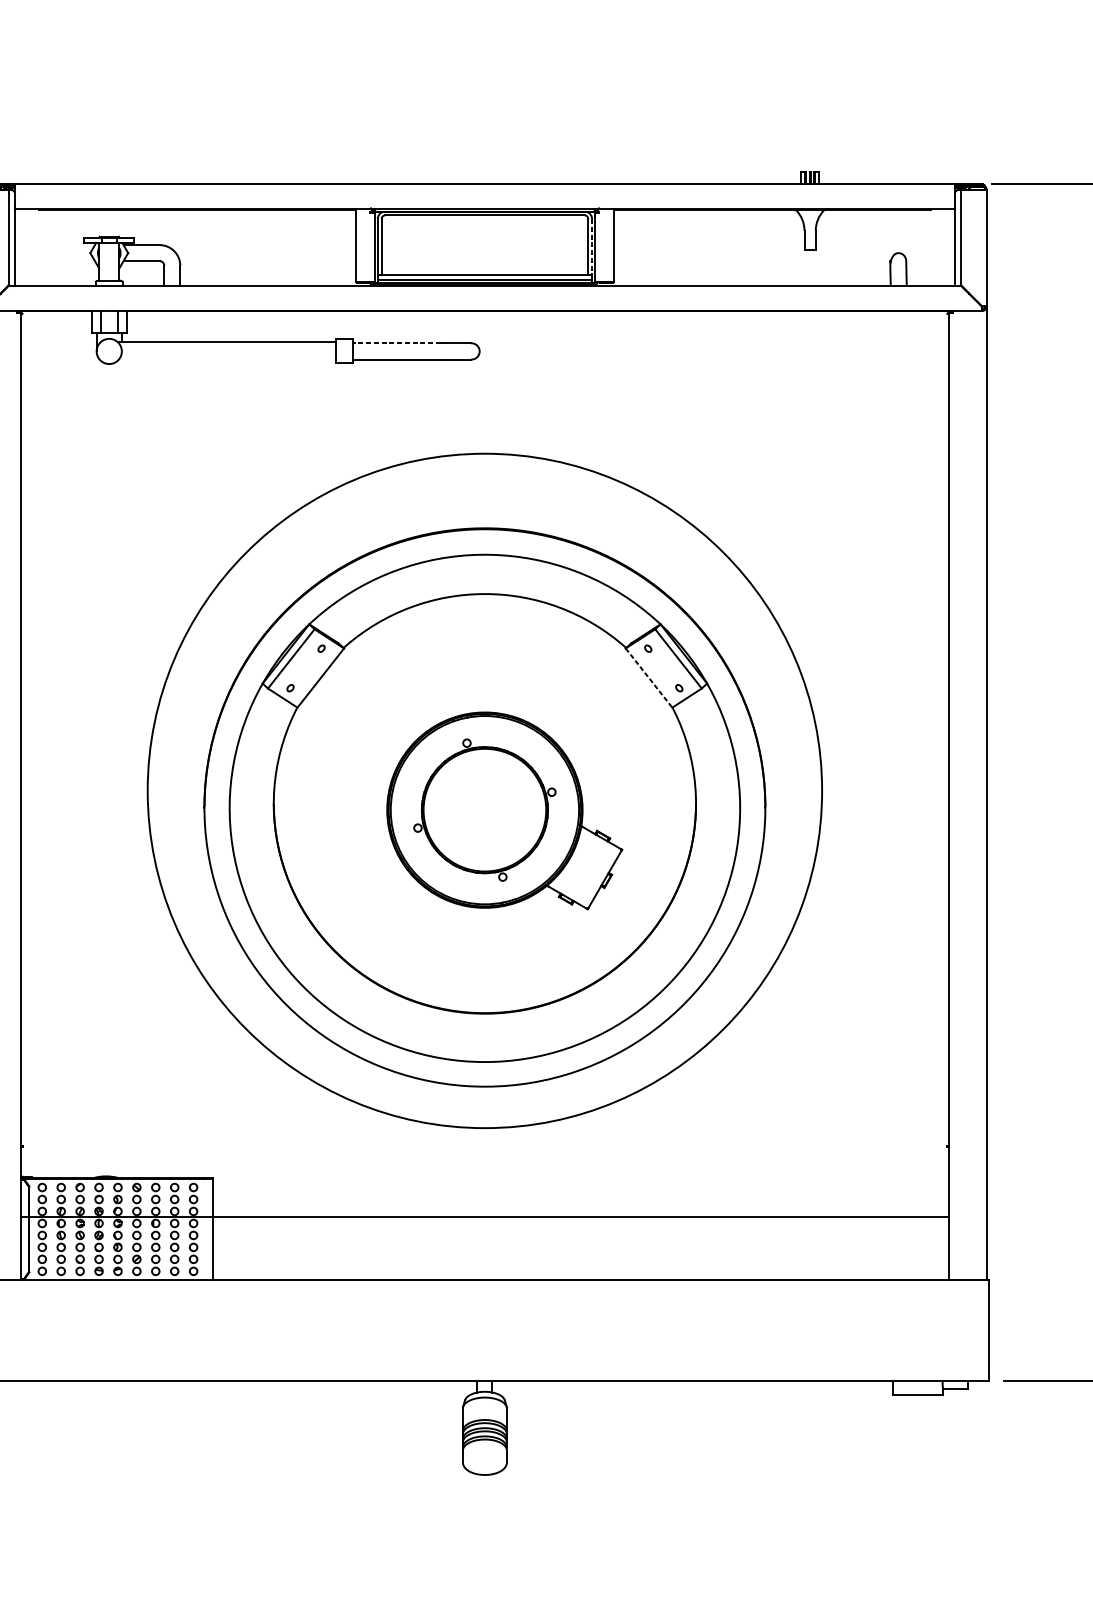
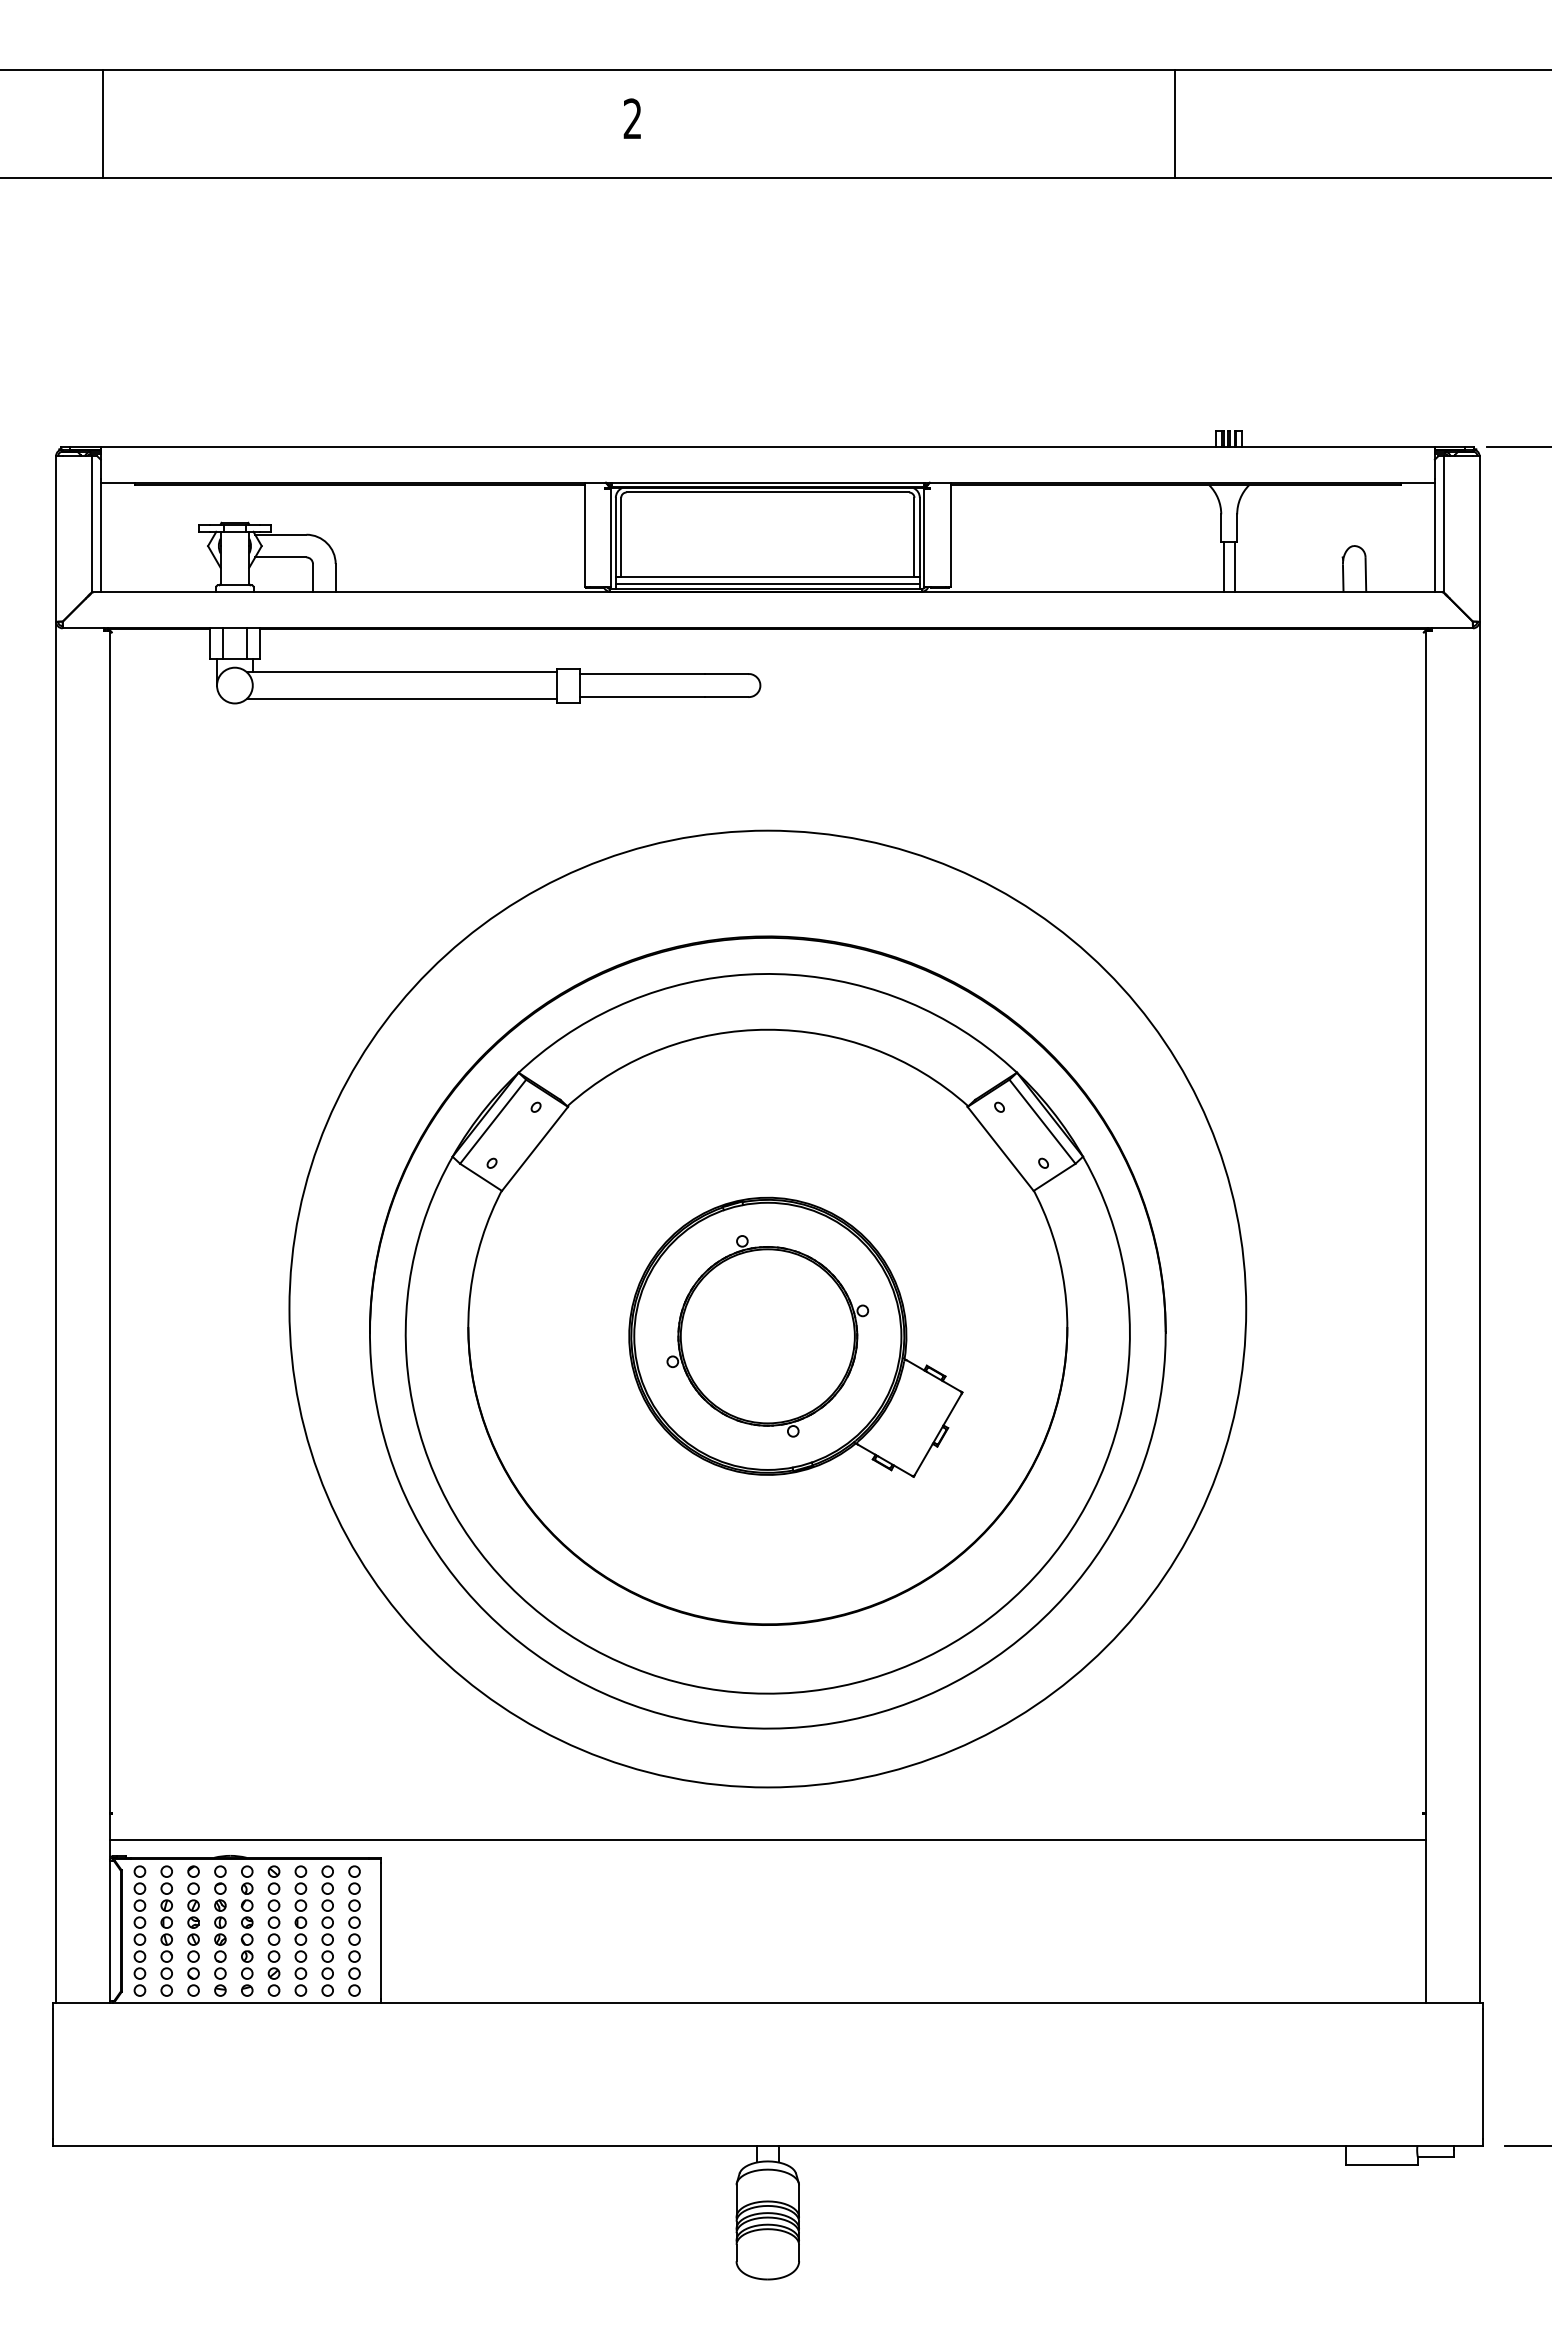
line: (591, 247) -> (919, 537), dashed -> solid
line: (806, 267) -> (1223, 566), added
line: (813, 267) -> (1234, 566), added
line: (396, 342) -> (642, 673), dashed -> solid
line: (226, 361) -> (401, 699), added
line: (648, 678) -> (1000, 1149), dashed -> solid
line: (484, 1217) -> (767, 1839), moved

